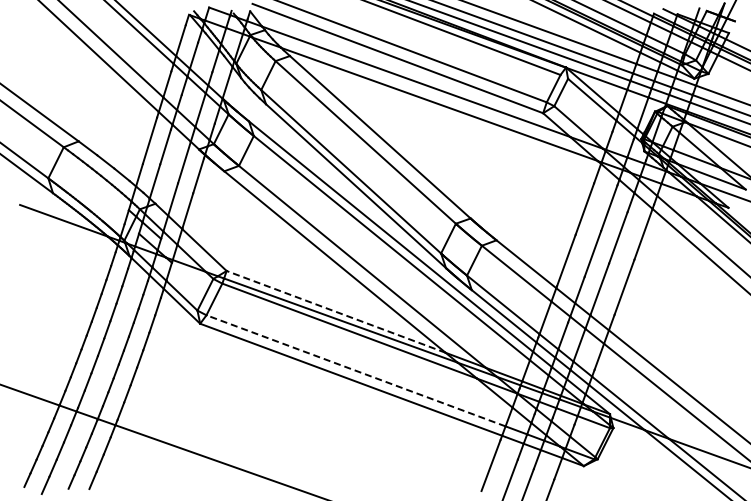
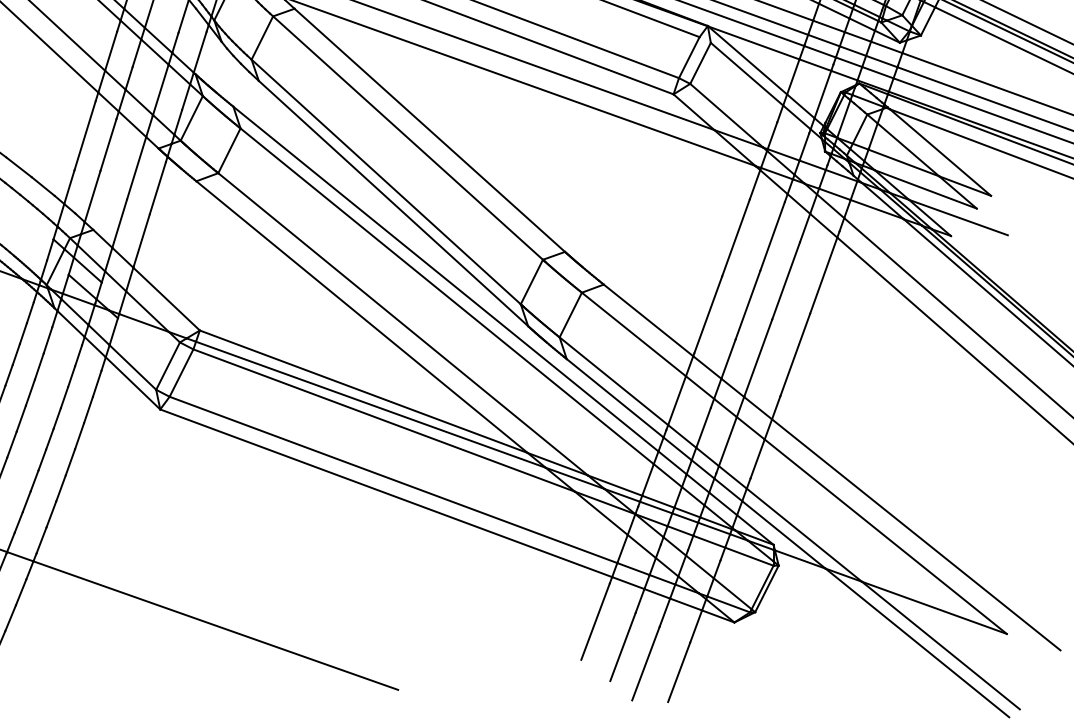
line: (336, 311) -> (364, 391), dashed -> solid
line: (356, 370) -> (394, 479), dashed -> solid

